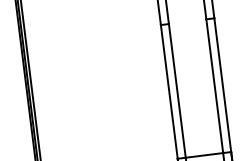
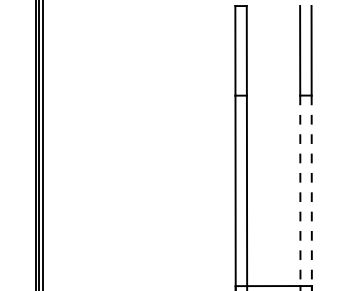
line: (222, 85) -> (311, 191), solid -> dashed
line: (214, 86) -> (300, 191), solid -> dashed

